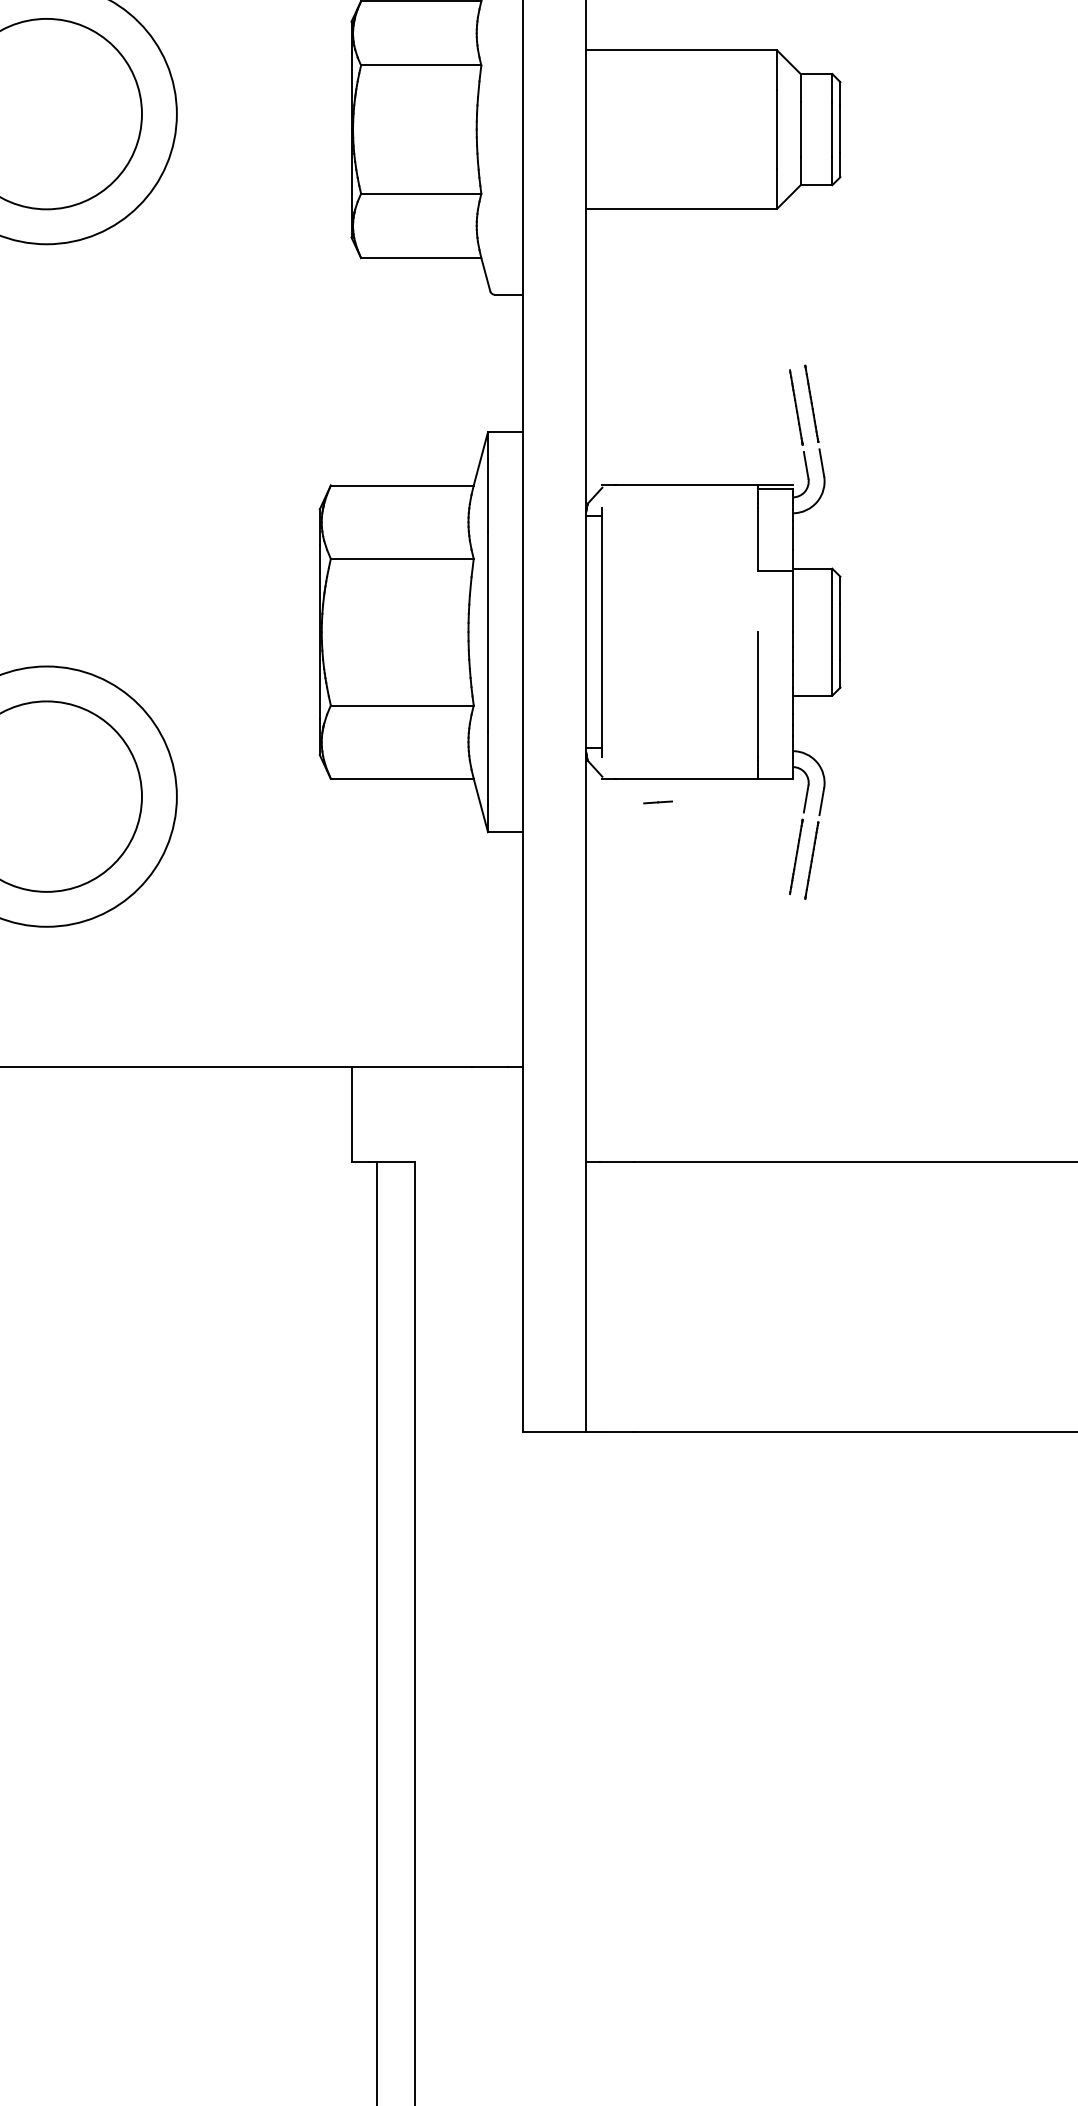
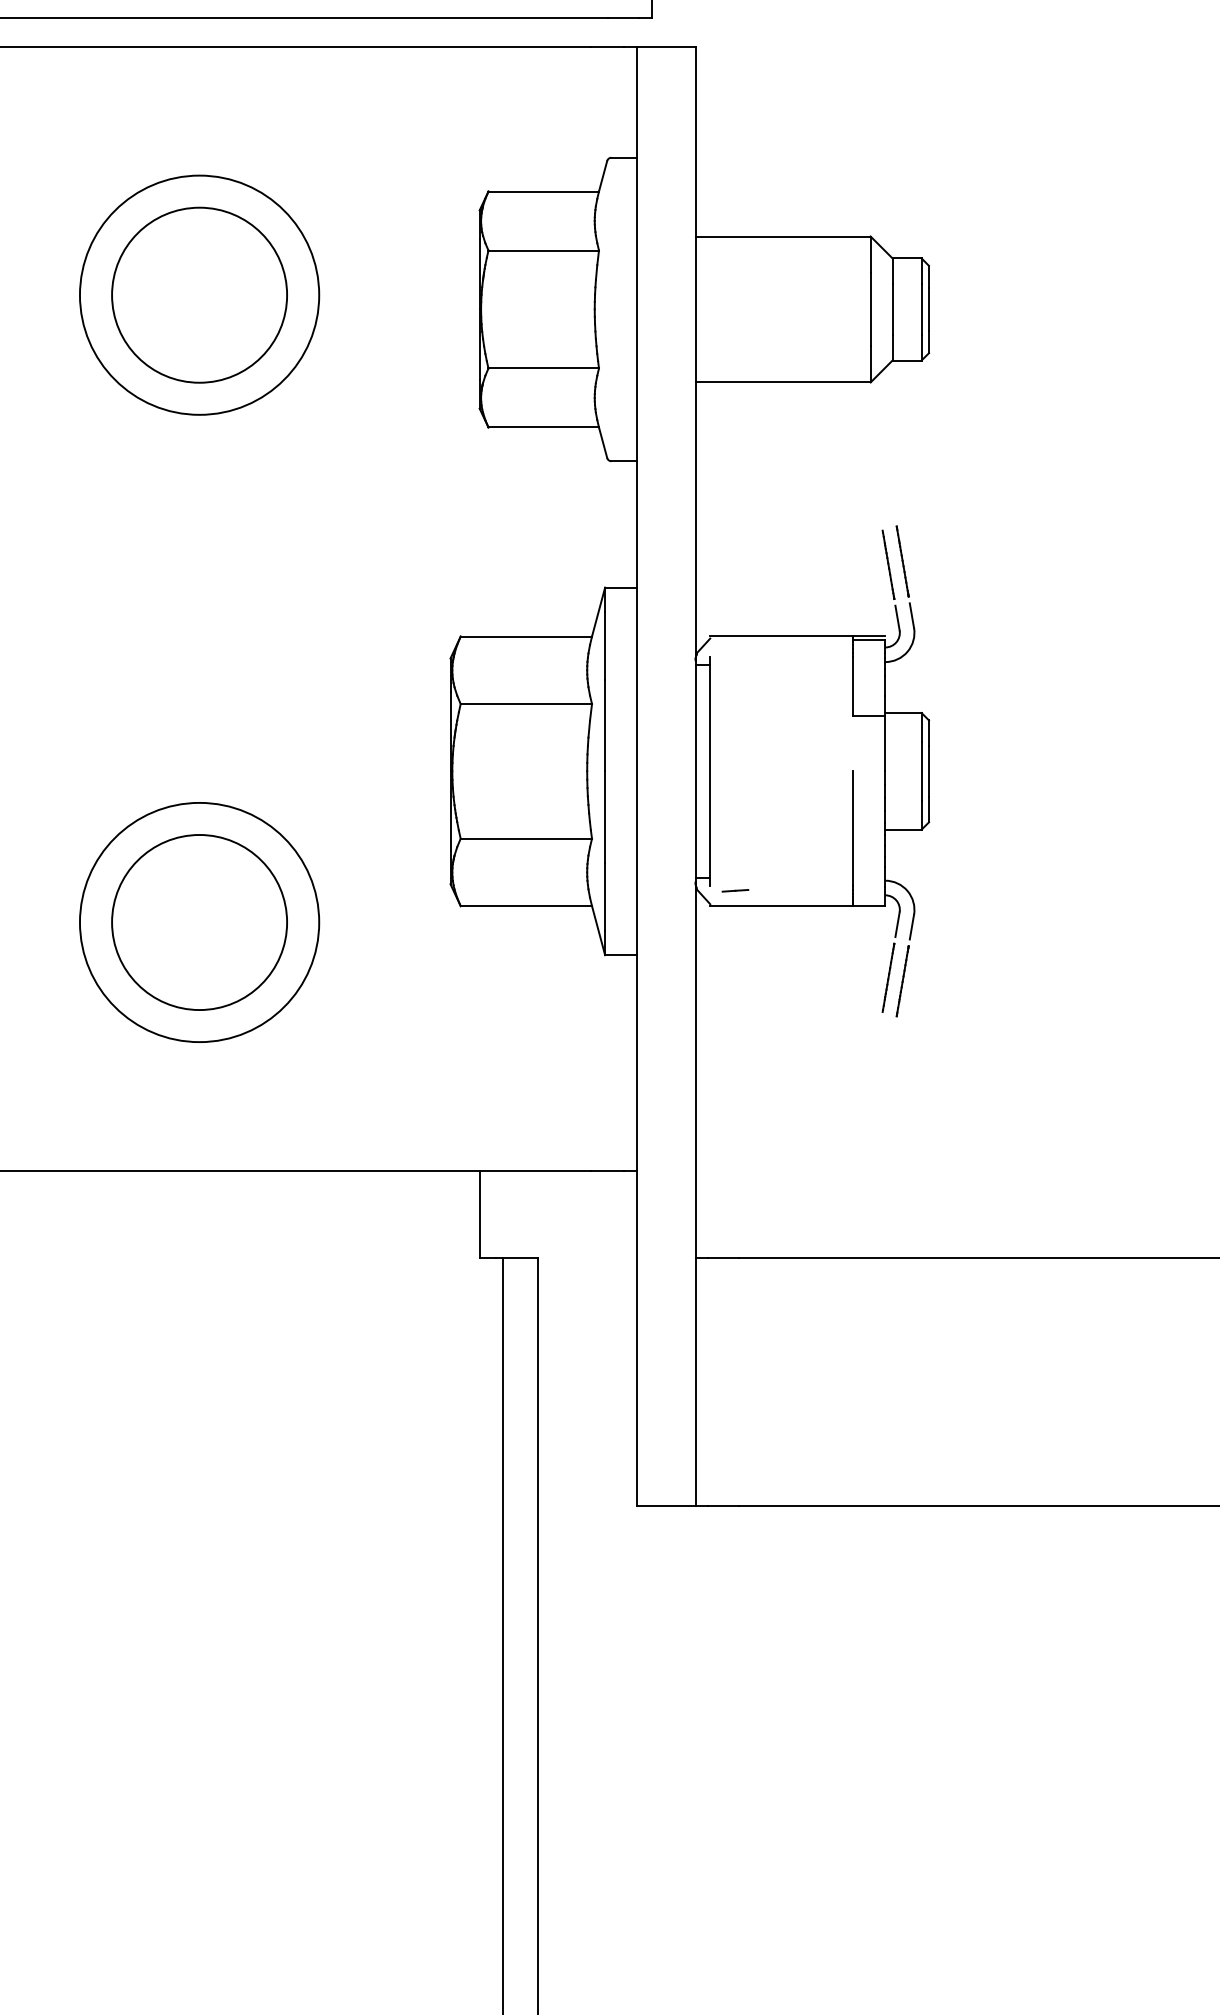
line: (658, 802) -> (735, 890), moved

